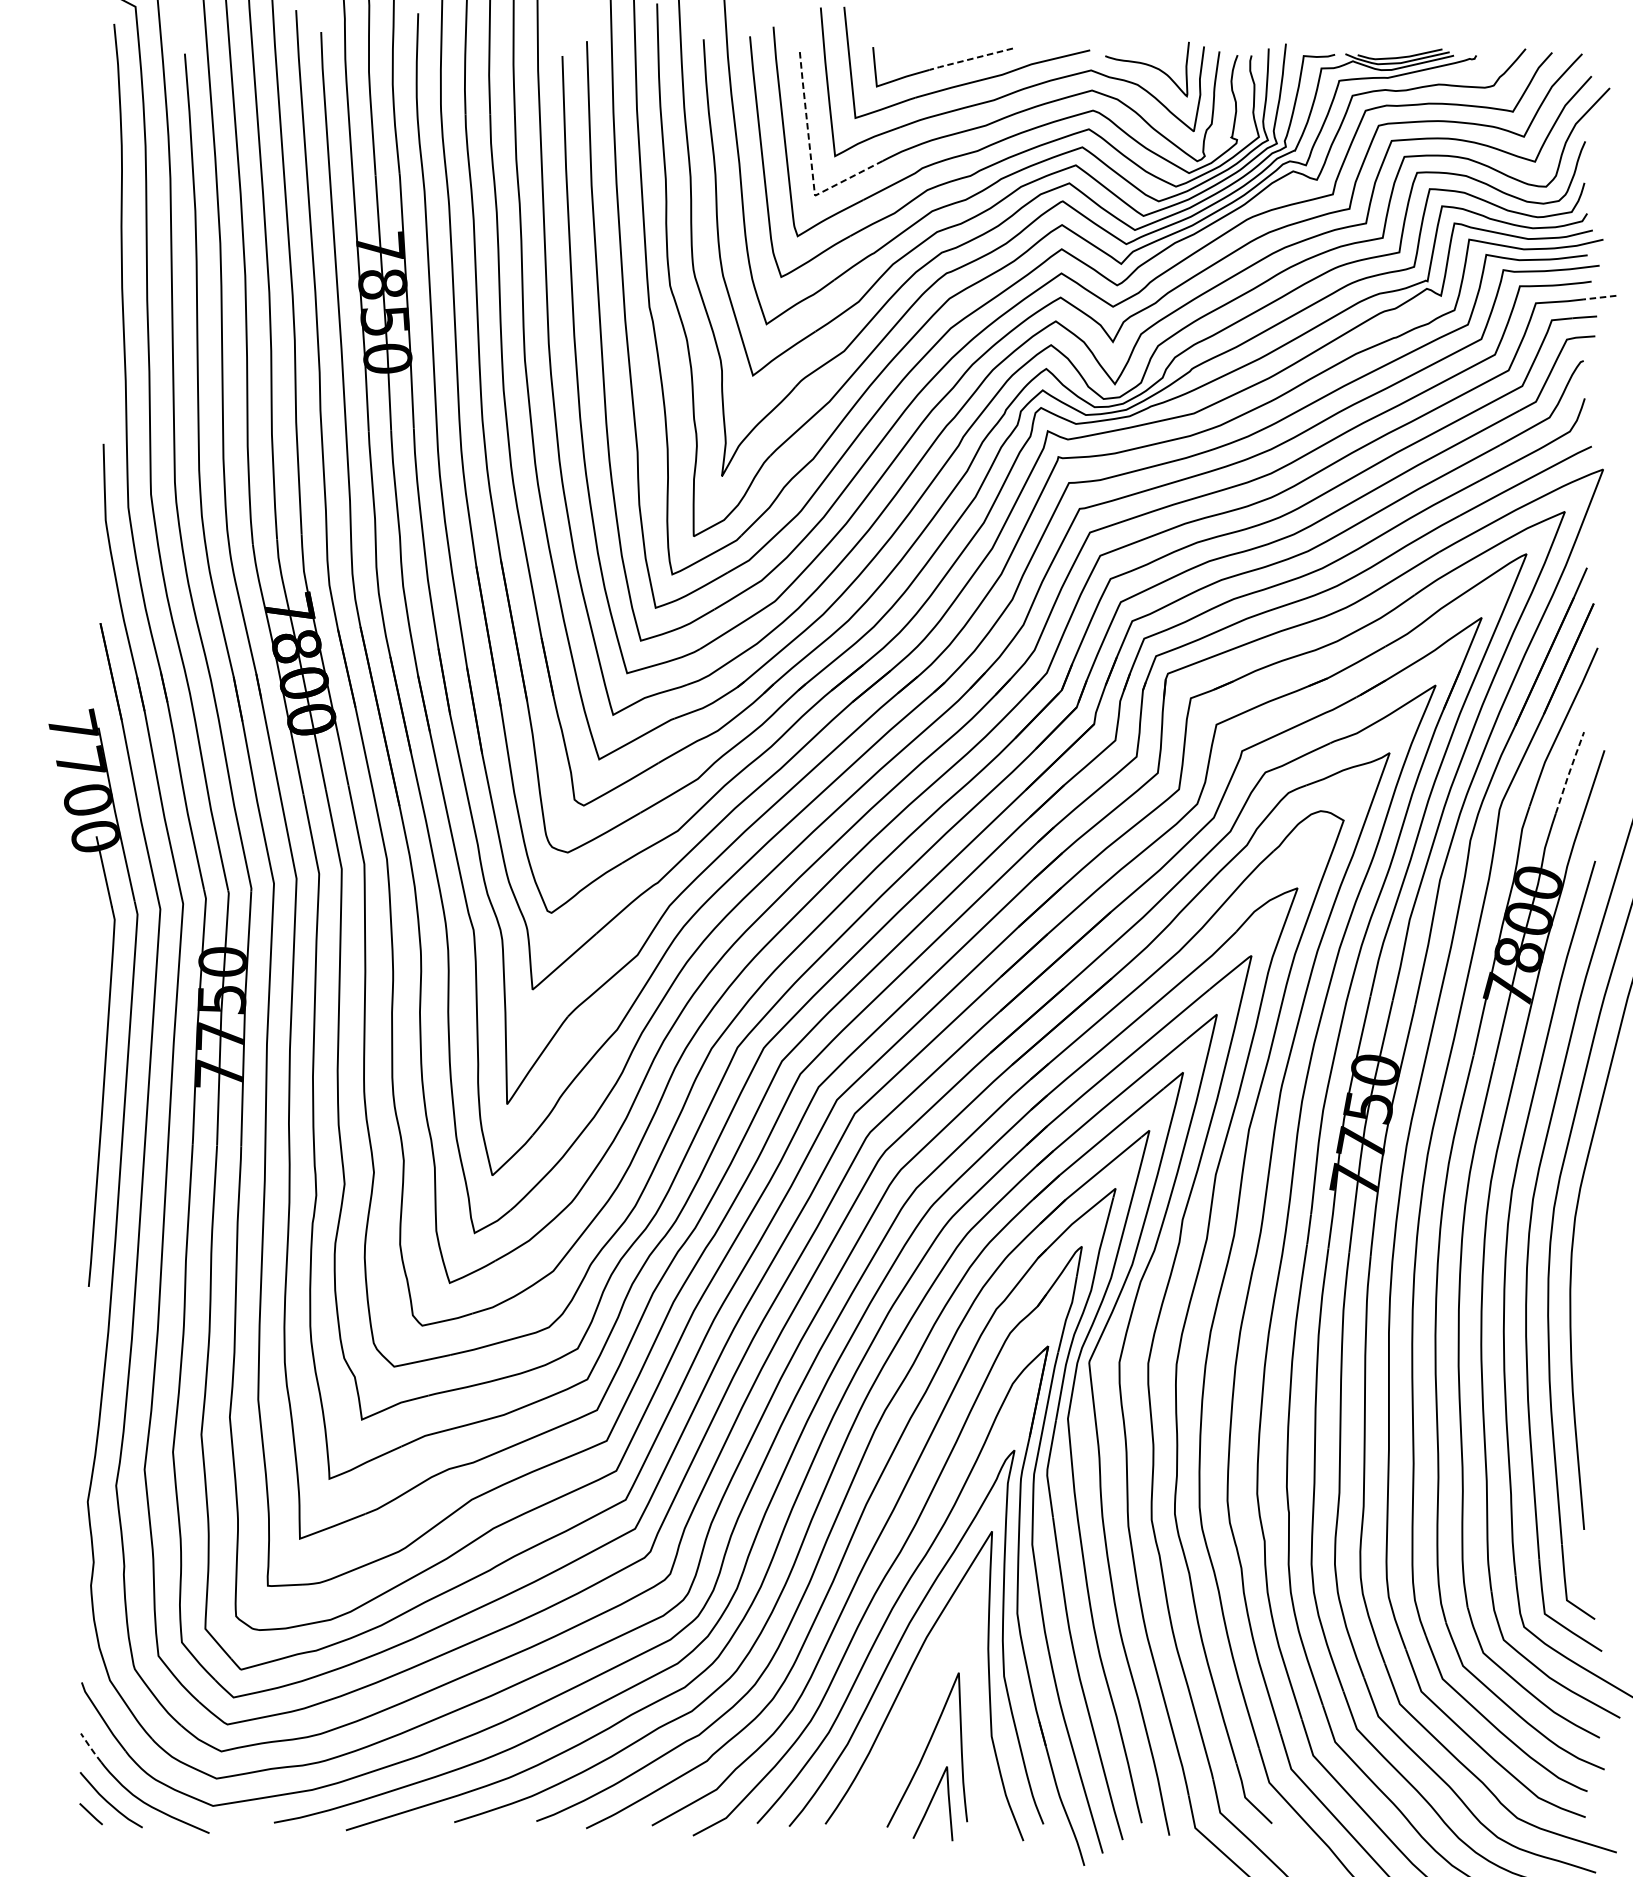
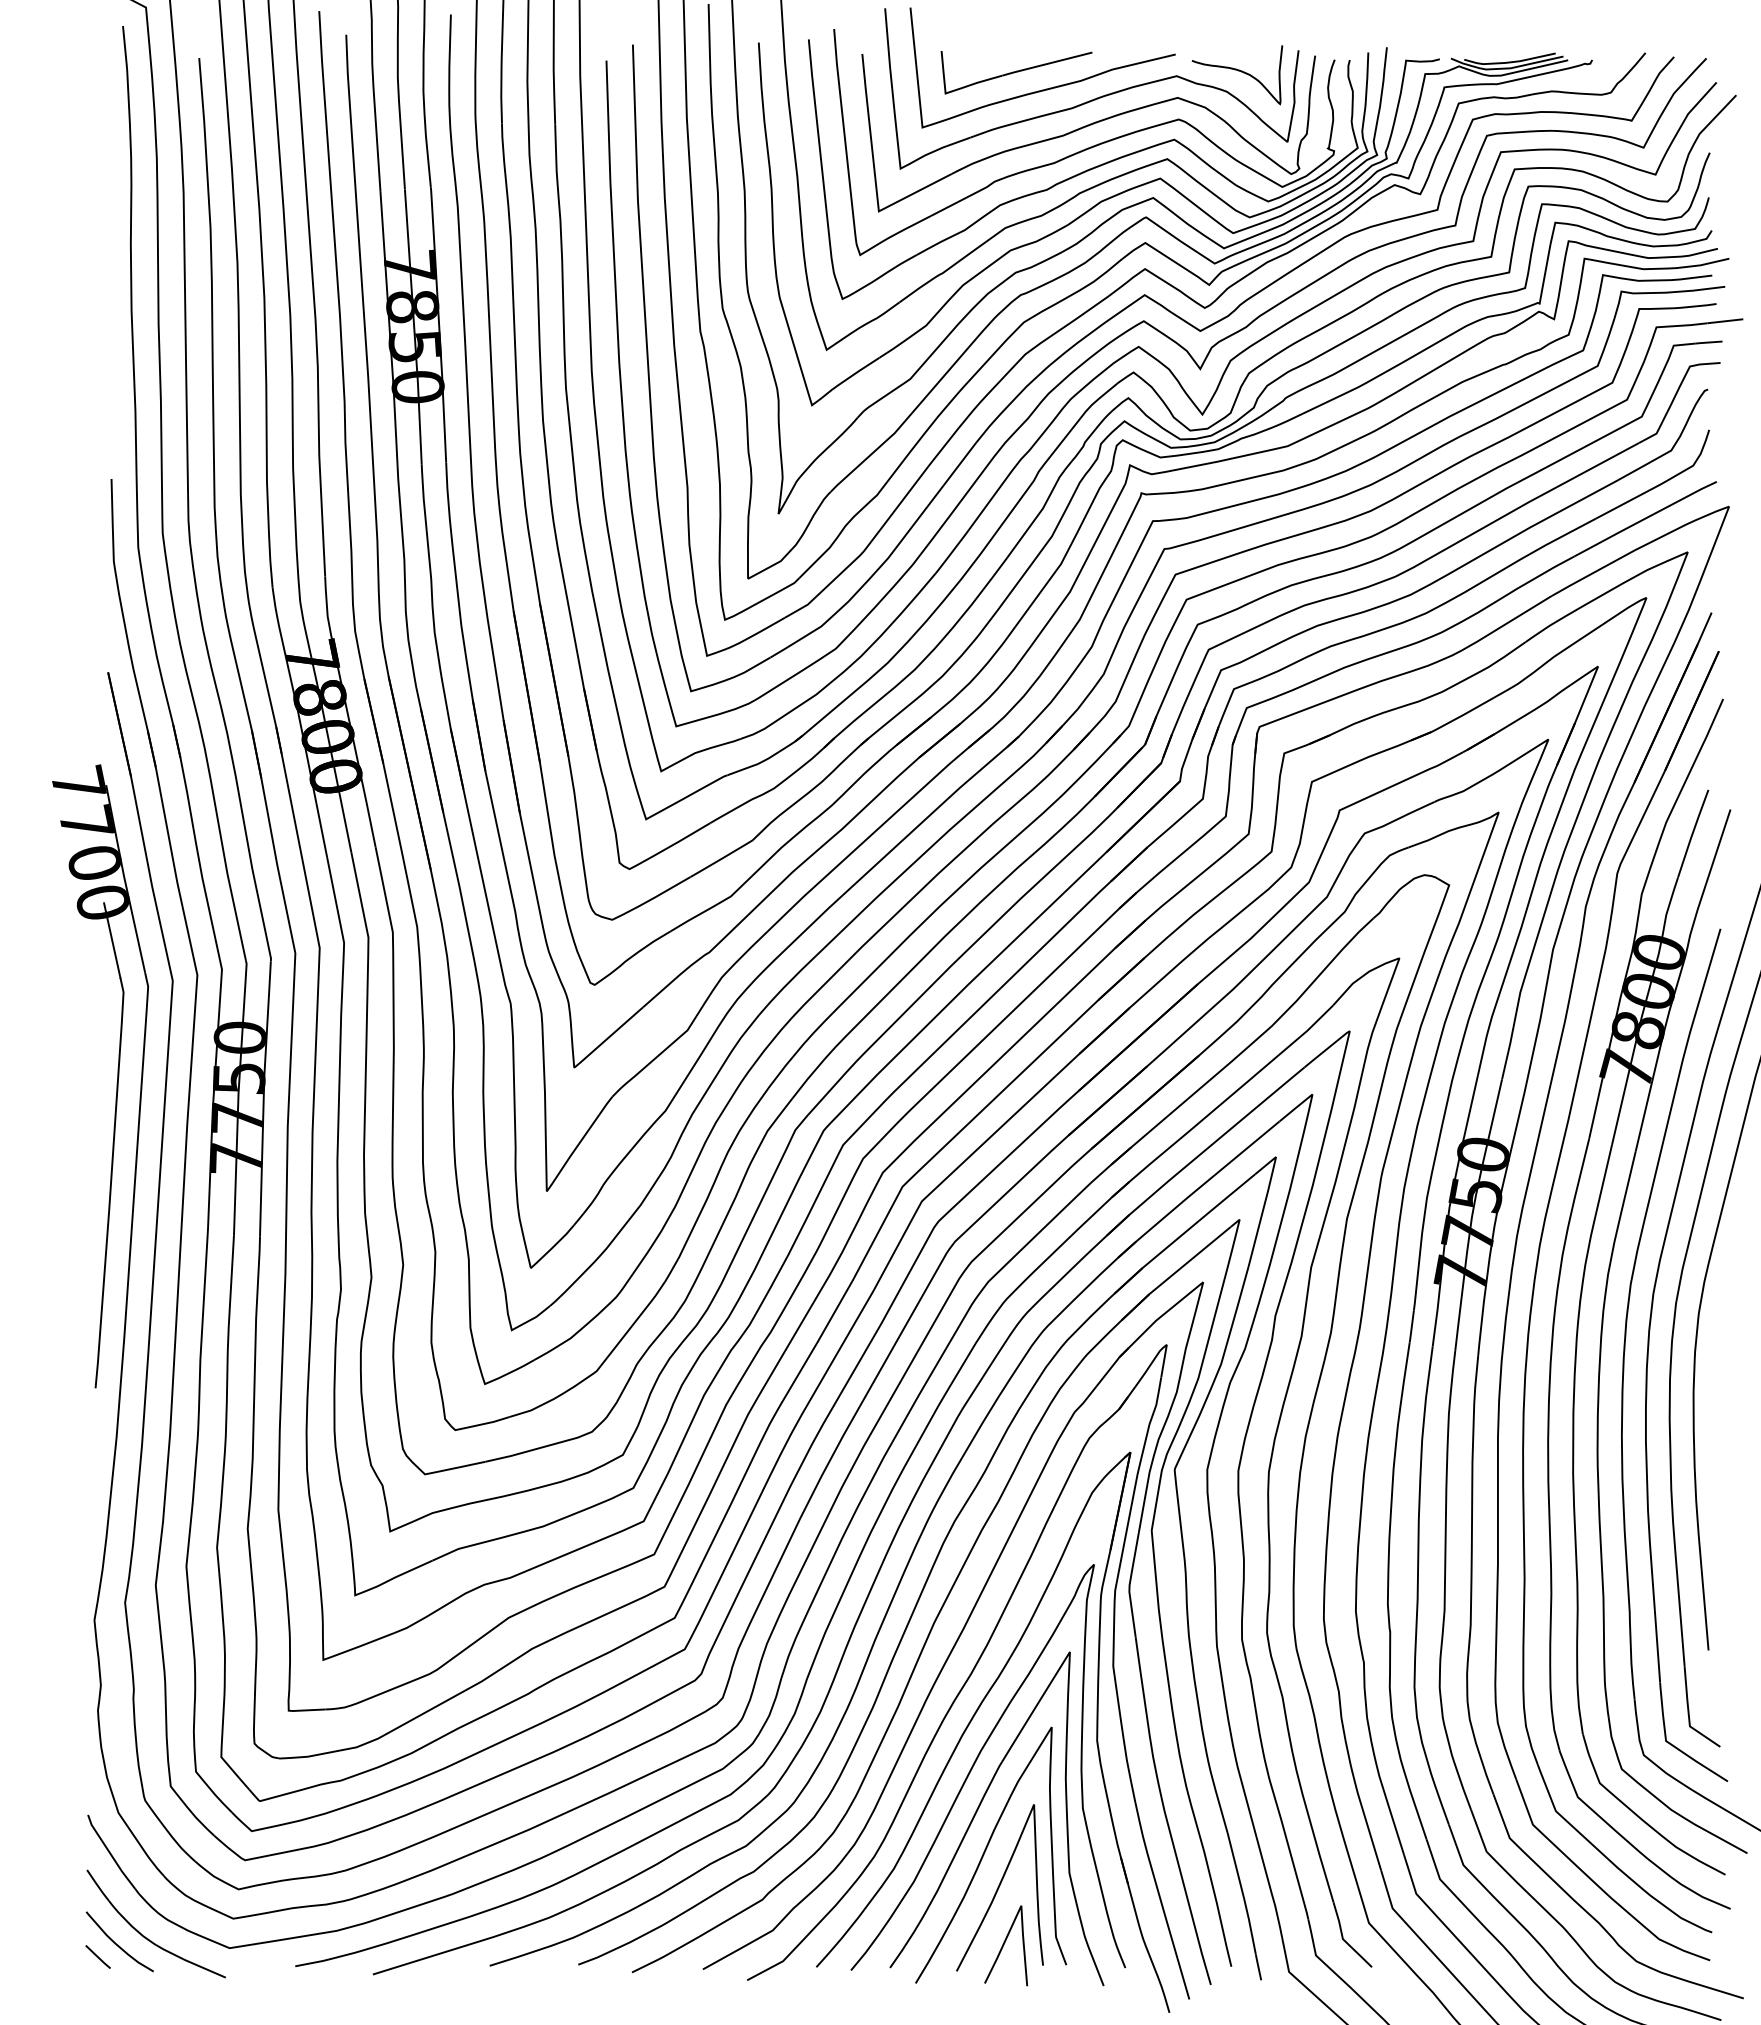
line: (970, 59) -> (1046, 64), dashed -> solid
line: (810, 160) -> (874, 173), dashed -> solid
line: (1598, 297) -> (1724, 321), dashed -> solid
line: (1569, 772) -> (1692, 833), dashed -> solid
curve: (913, 1717) -> (985, 1852), added
line: (90, 1747) -> (97, 1885), dashed -> solid

